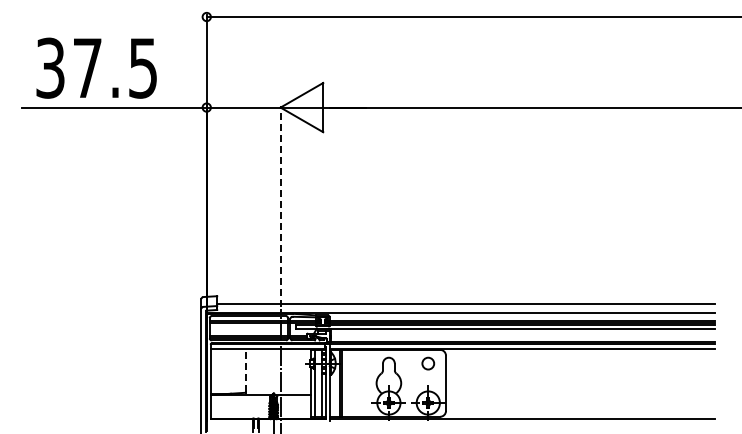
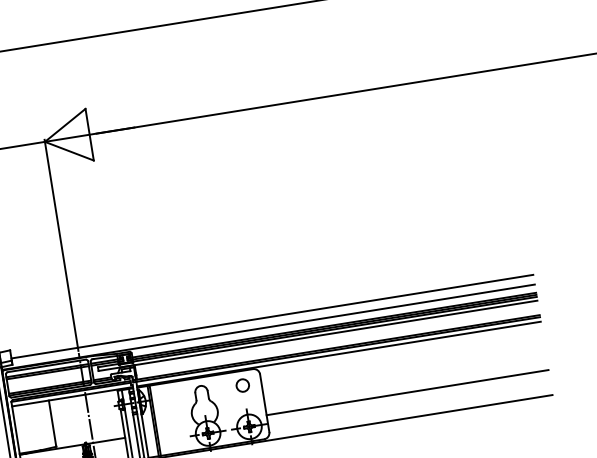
line: (280, 206) -> (61, 245), dashed -> solid
line: (245, 370) -> (52, 423), dashed -> solid
line: (580, 394) -> (407, 392), added

